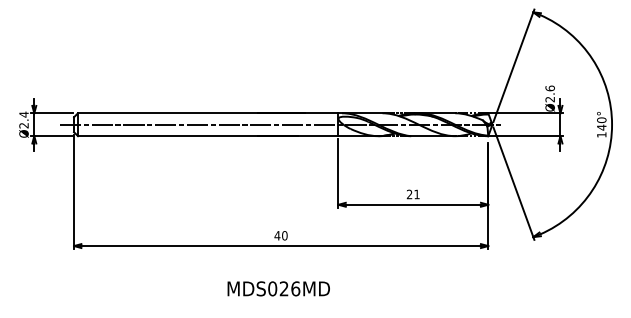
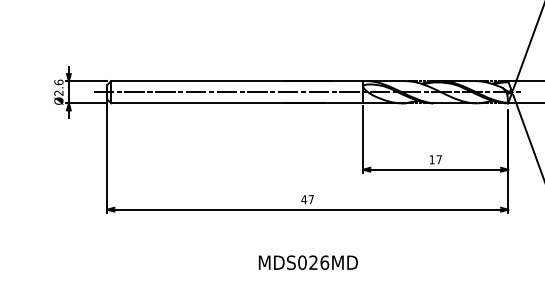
text: (23, 114) -> (58, 82), Ø2.4 -> Ø2.6
text: (412, 194) -> (434, 159), 21 -> 17
text: (284, 235) -> (310, 199), 40 -> 47
text: (278, 288) -> (308, 262), moved

